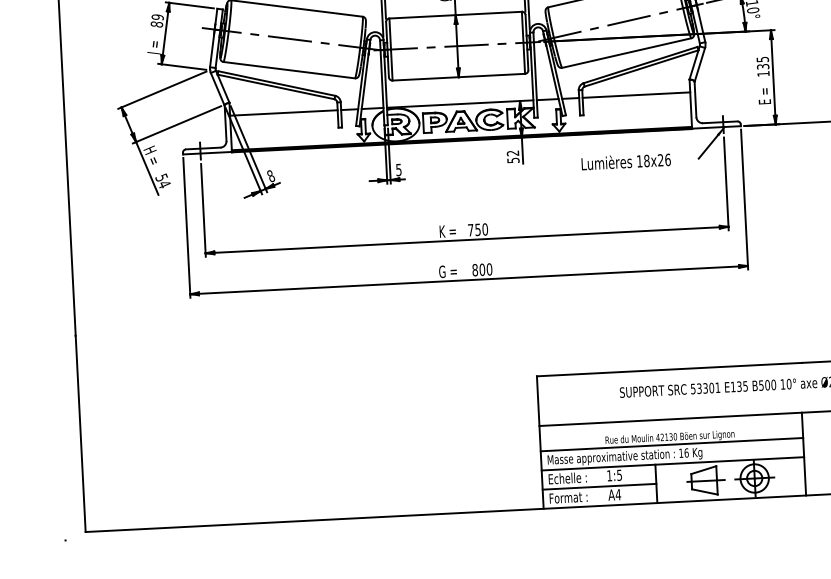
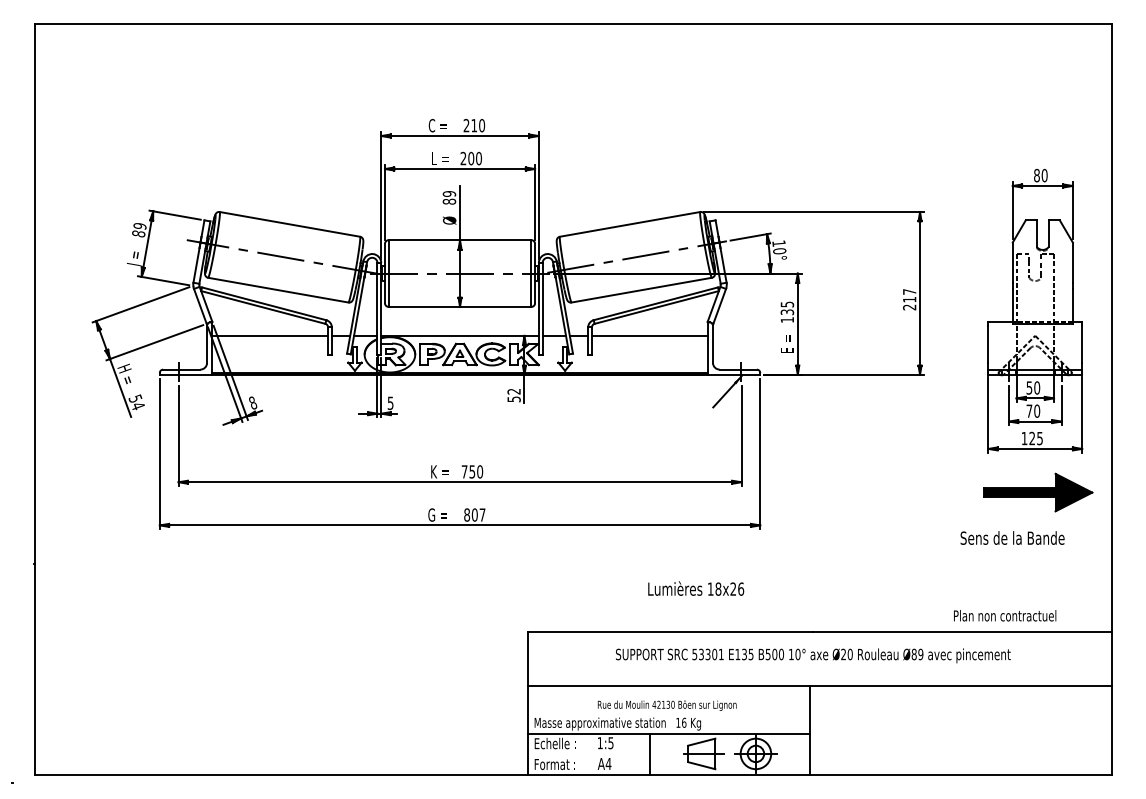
text: (626, 161) -> (696, 588), moved
text: (489, 268) -> (482, 514), 800 -> 807
line: (671, 445) -> (668, 713), removed
line: (599, 486) -> (588, 754), removed

